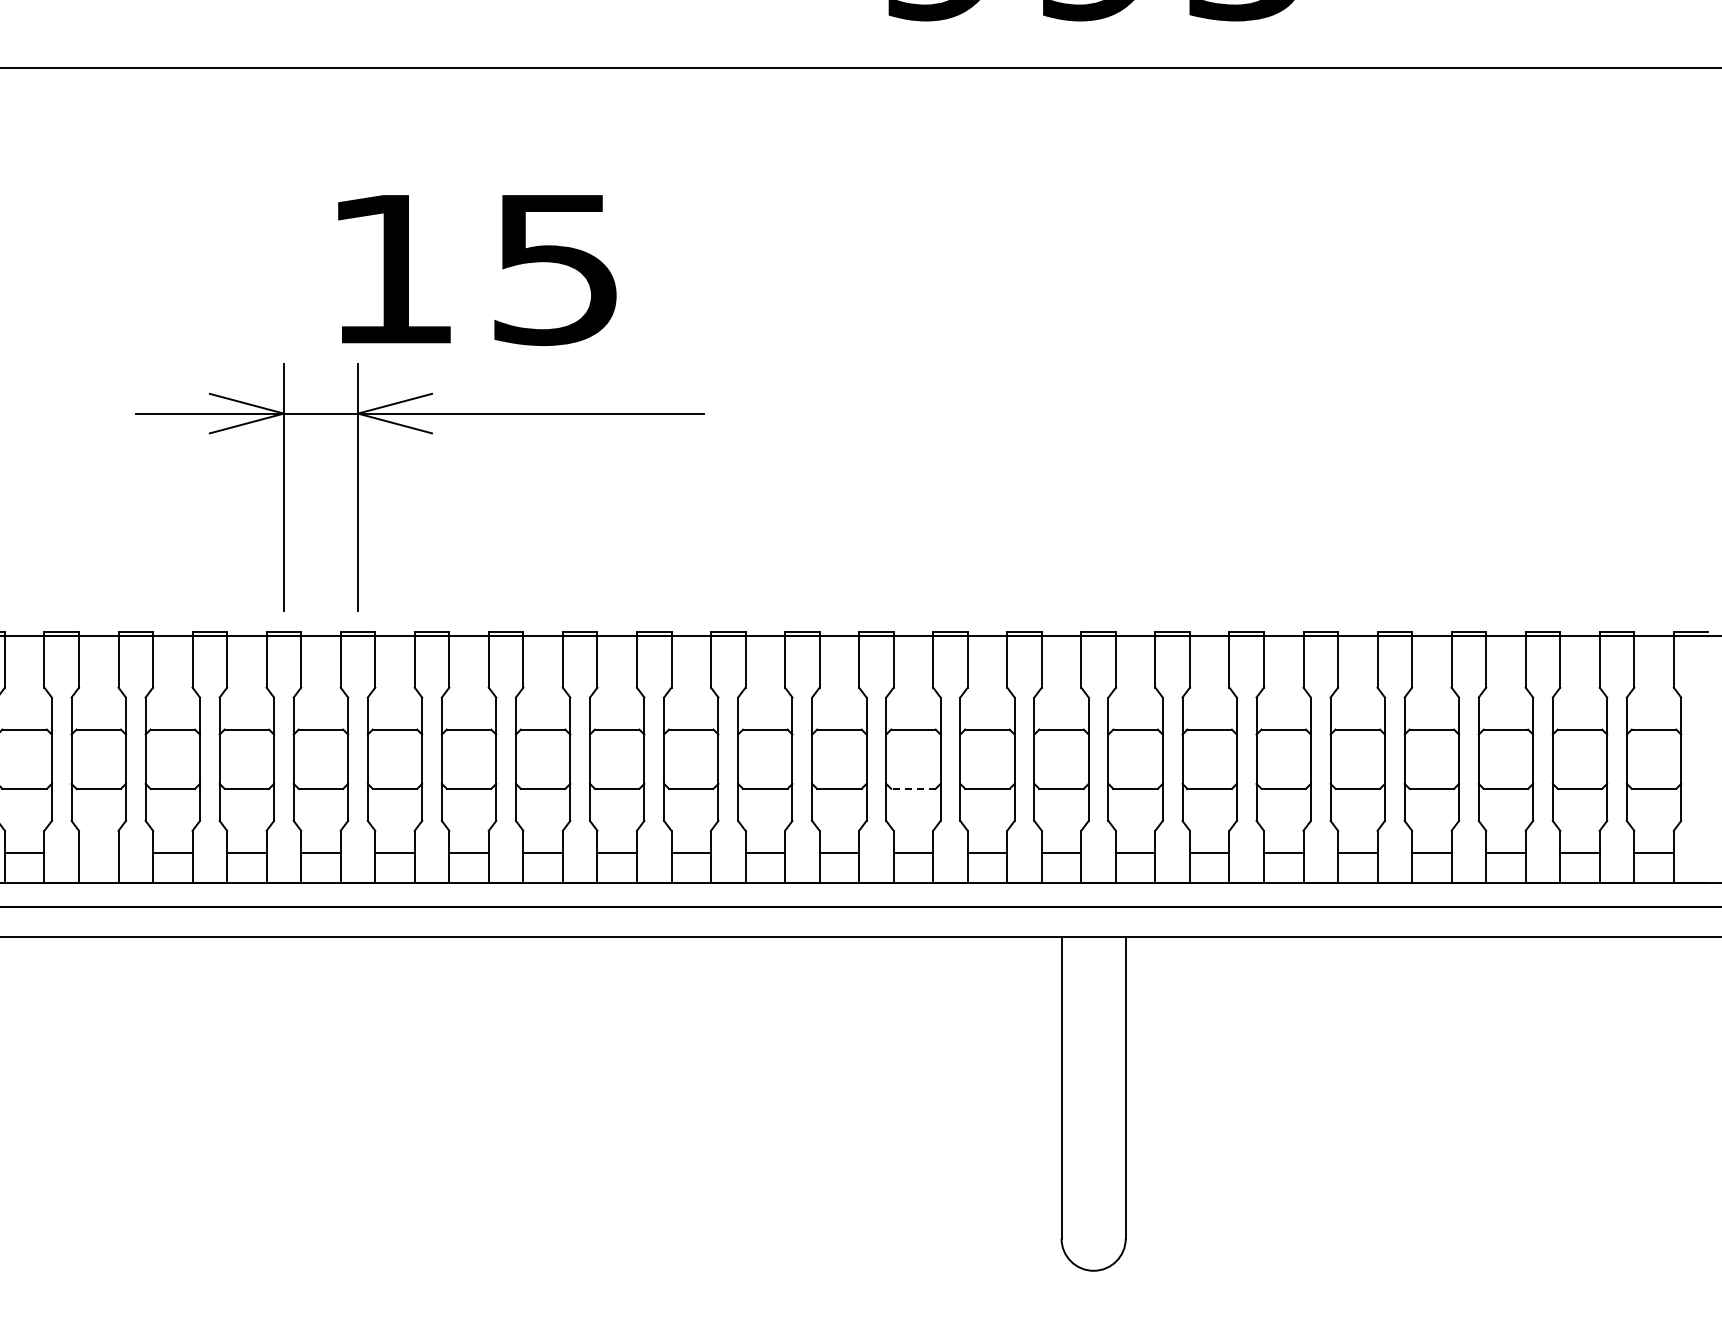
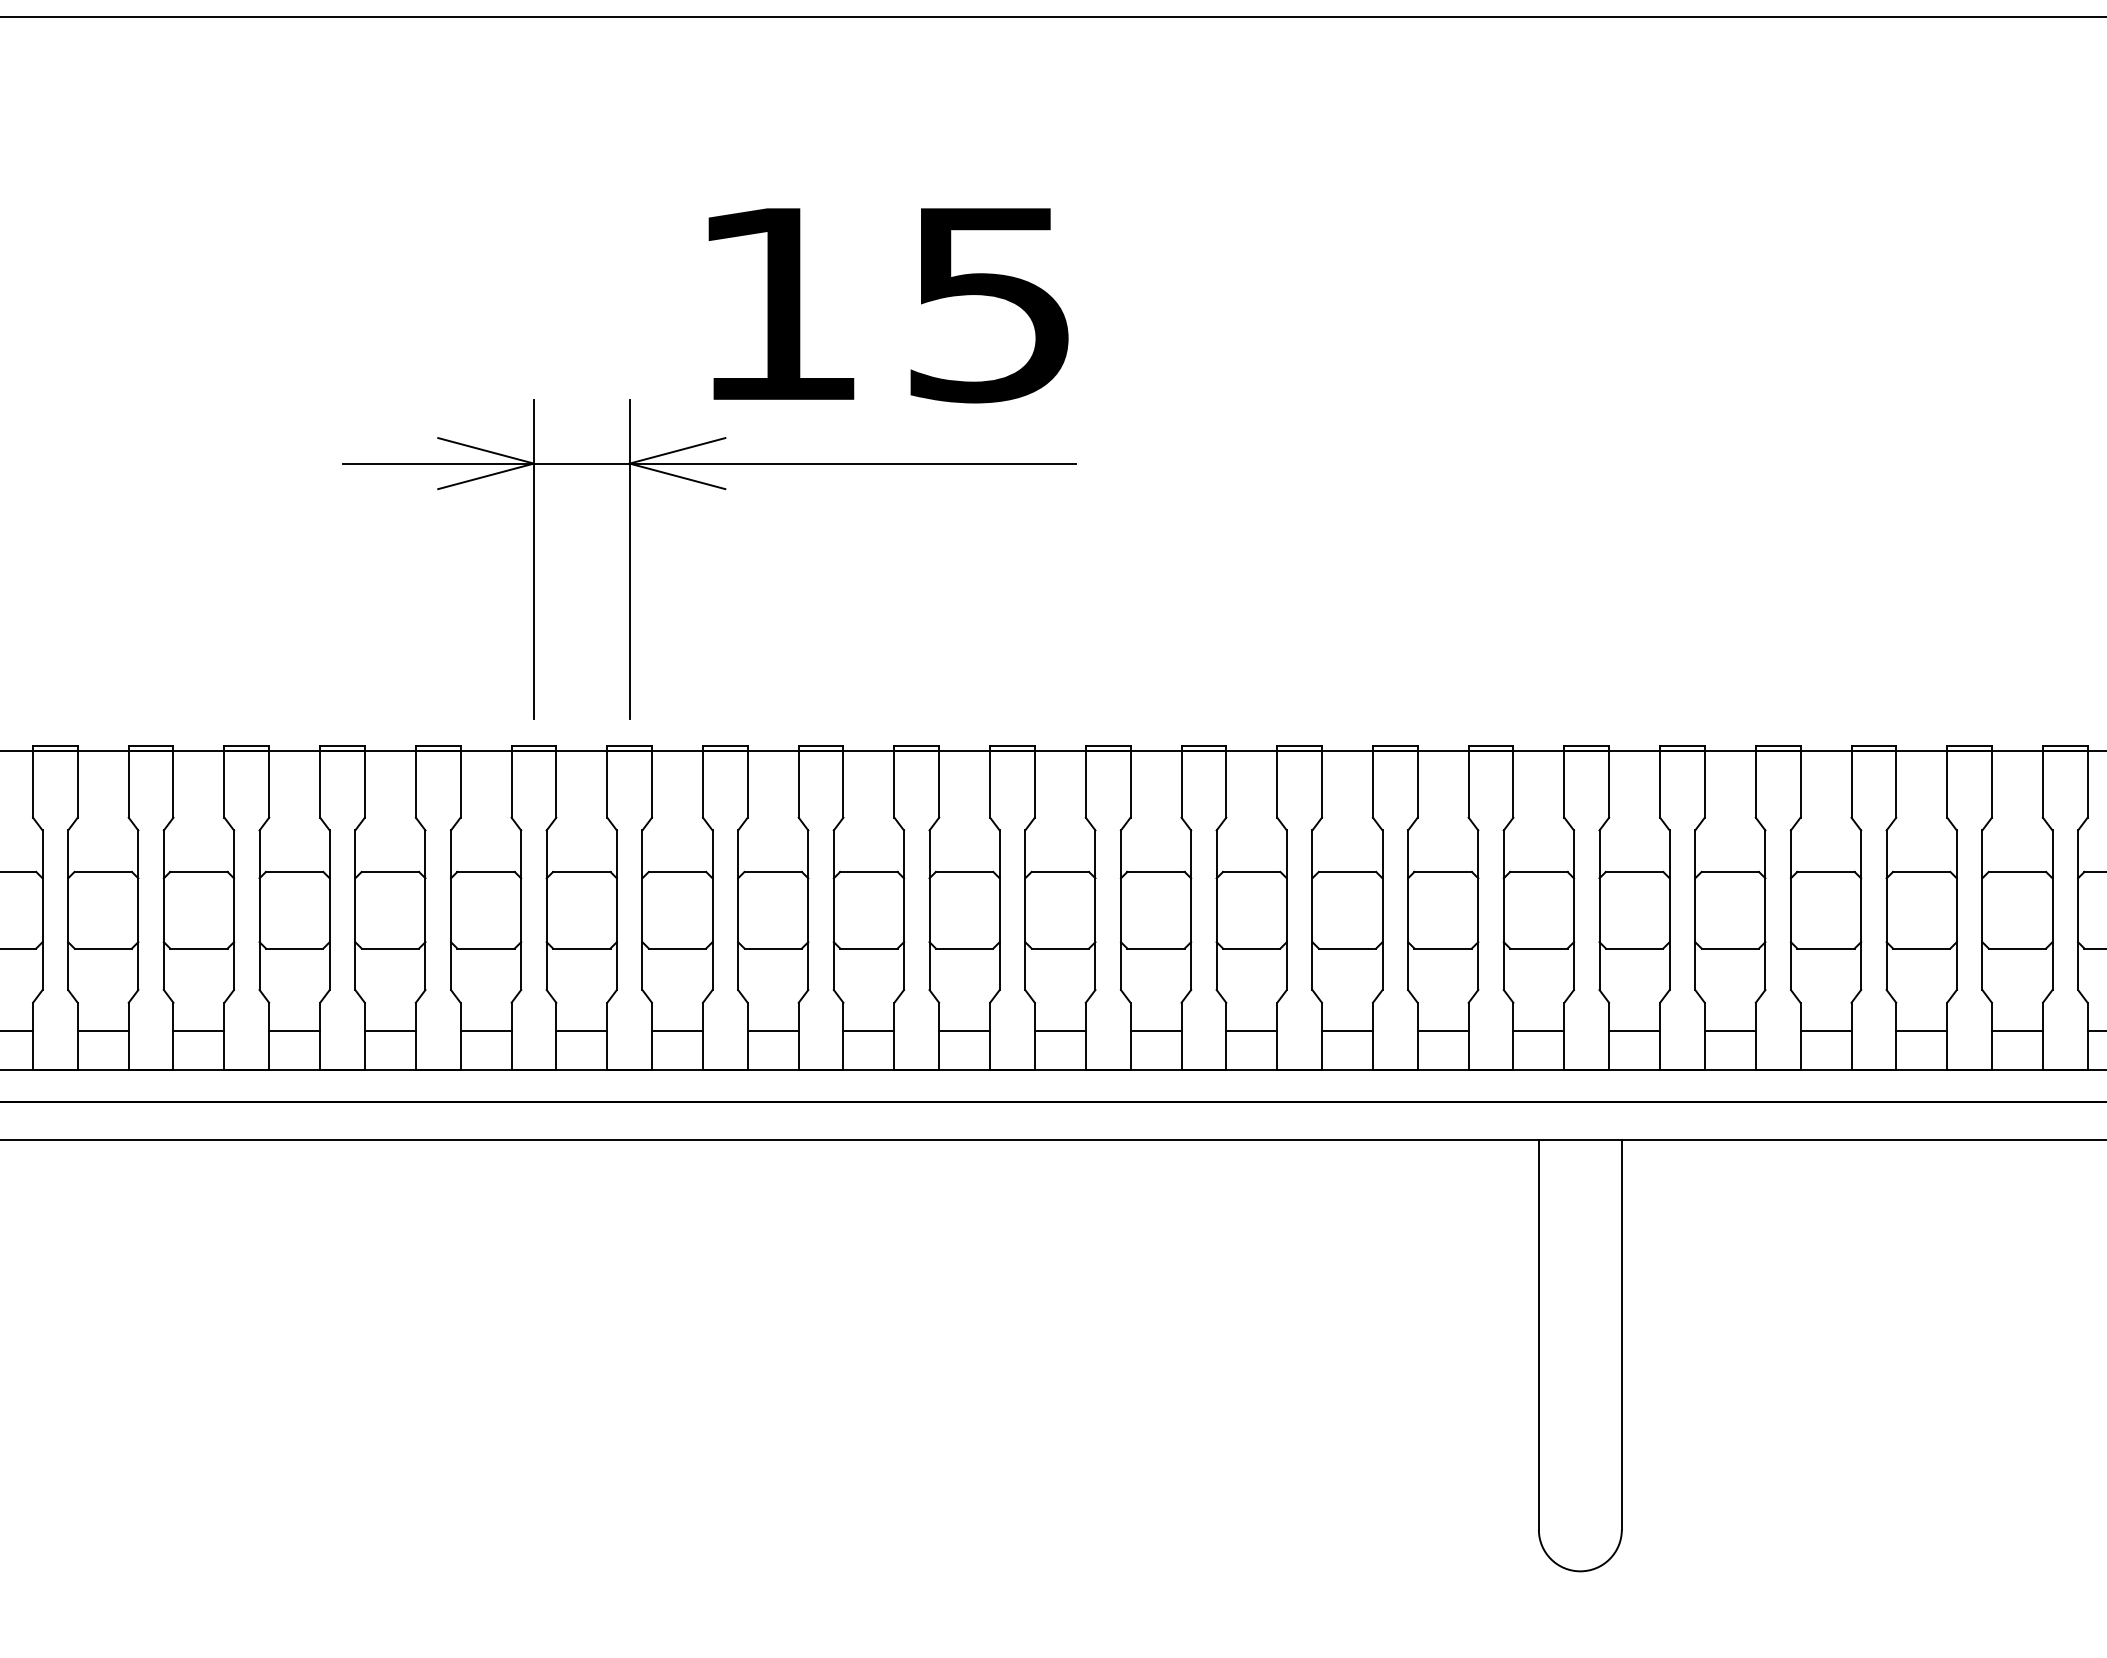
text: (477, 270) -> (888, 305), moved
line: (912, 788) -> (1346, 948), dashed -> solid
line: (98, 853) -> (294, 1032), added

